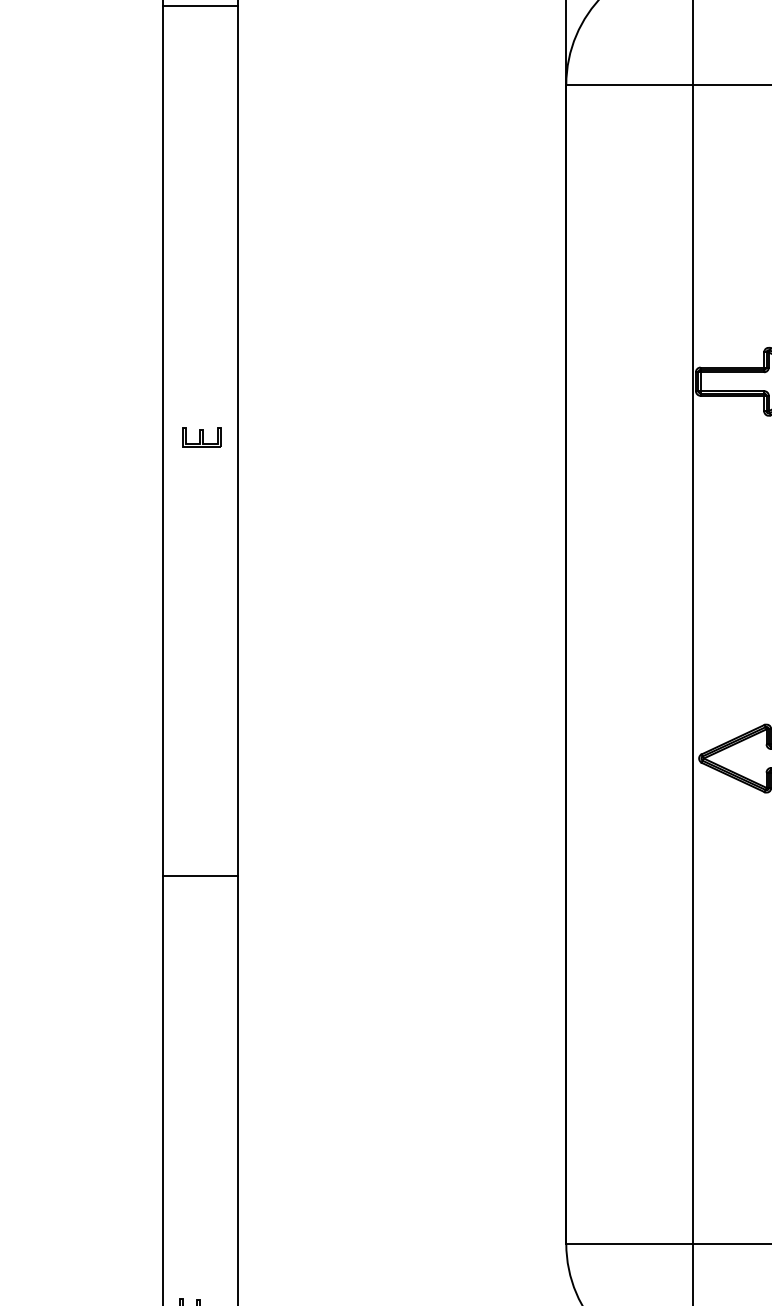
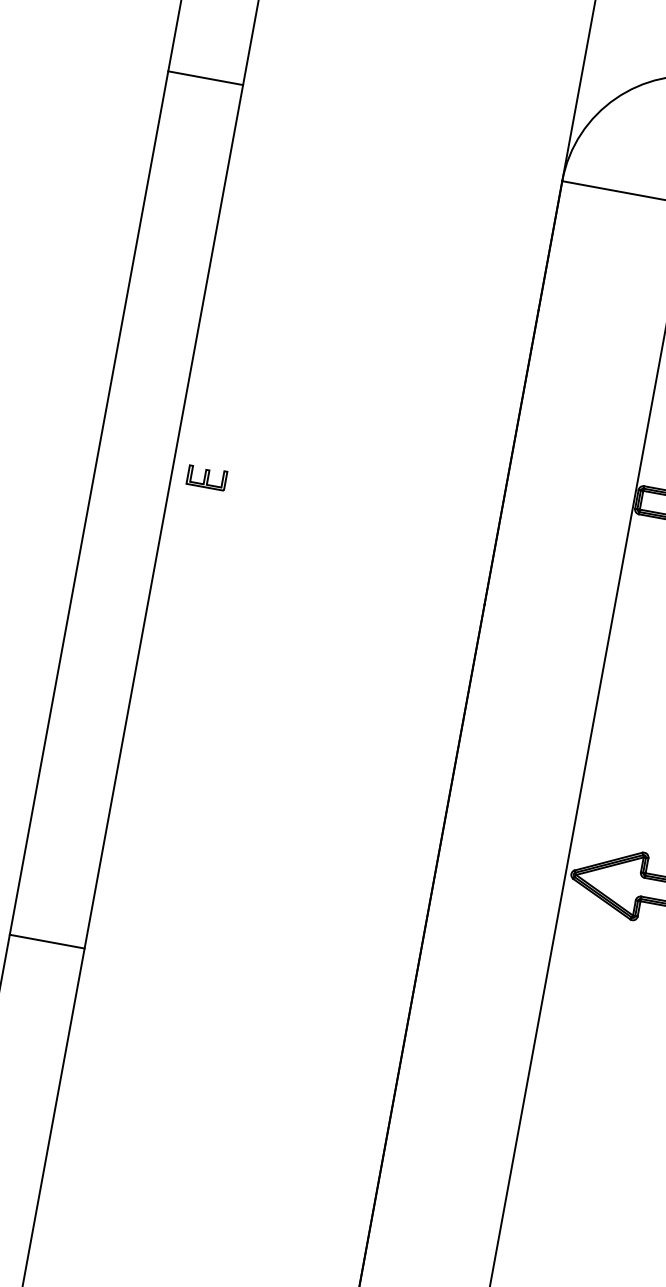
line: (200, 6) -> (205, 78), moved
part: (201, 437) -> (206, 477), moved
line: (200, 876) -> (47, 942), moved

